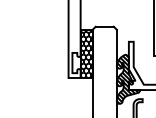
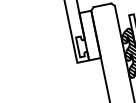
hatch: (86, 53) -> (89, 35), removed

